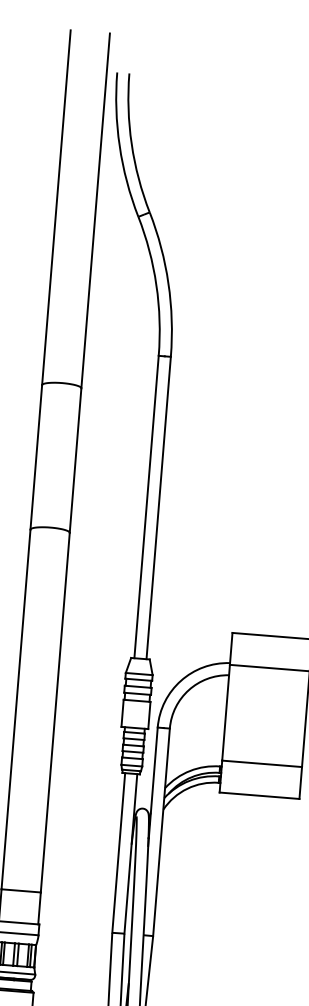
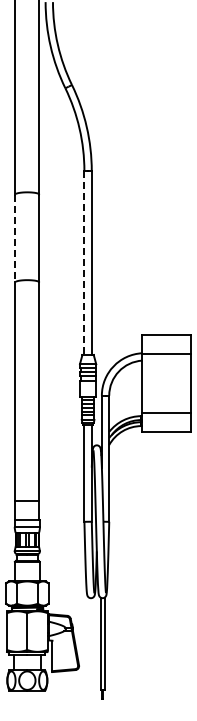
line: (36, 457) -> (15, 238), solid -> dashed
line: (146, 507) -> (84, 263), solid -> dashed

